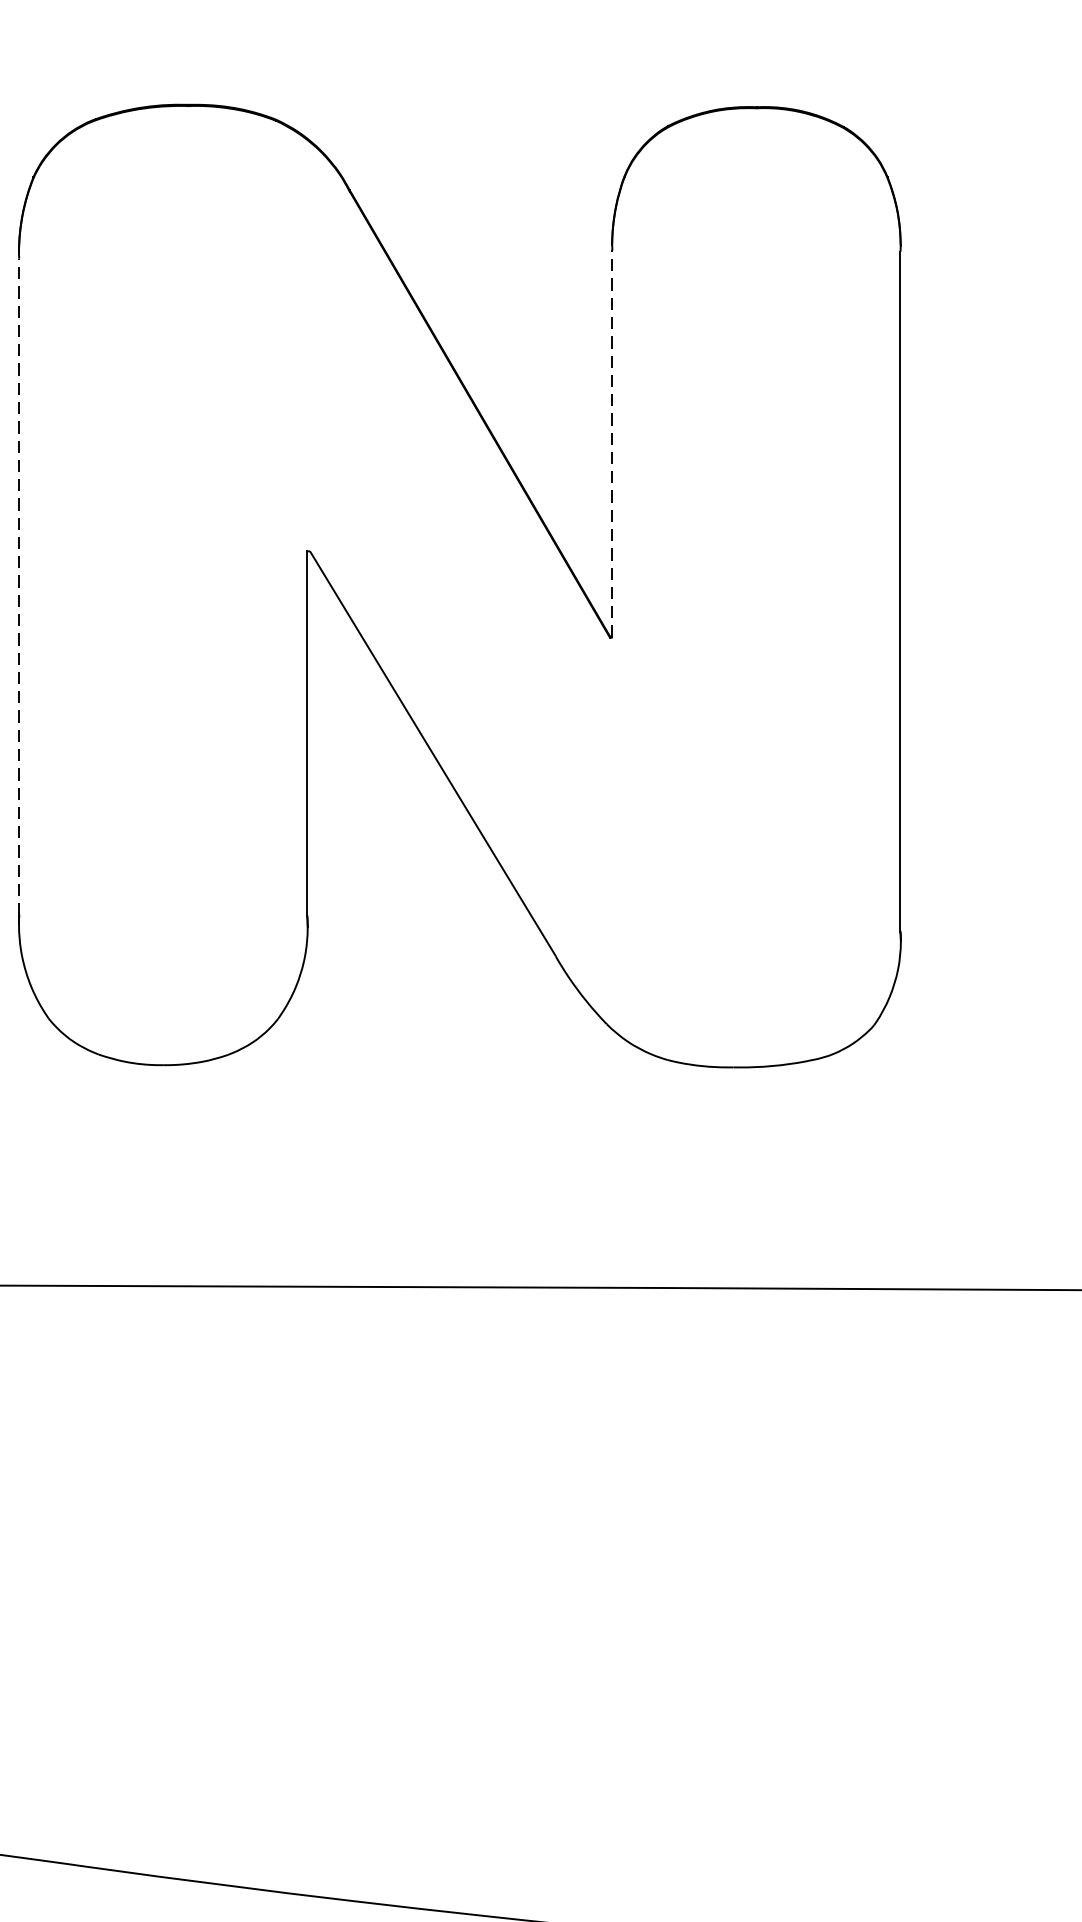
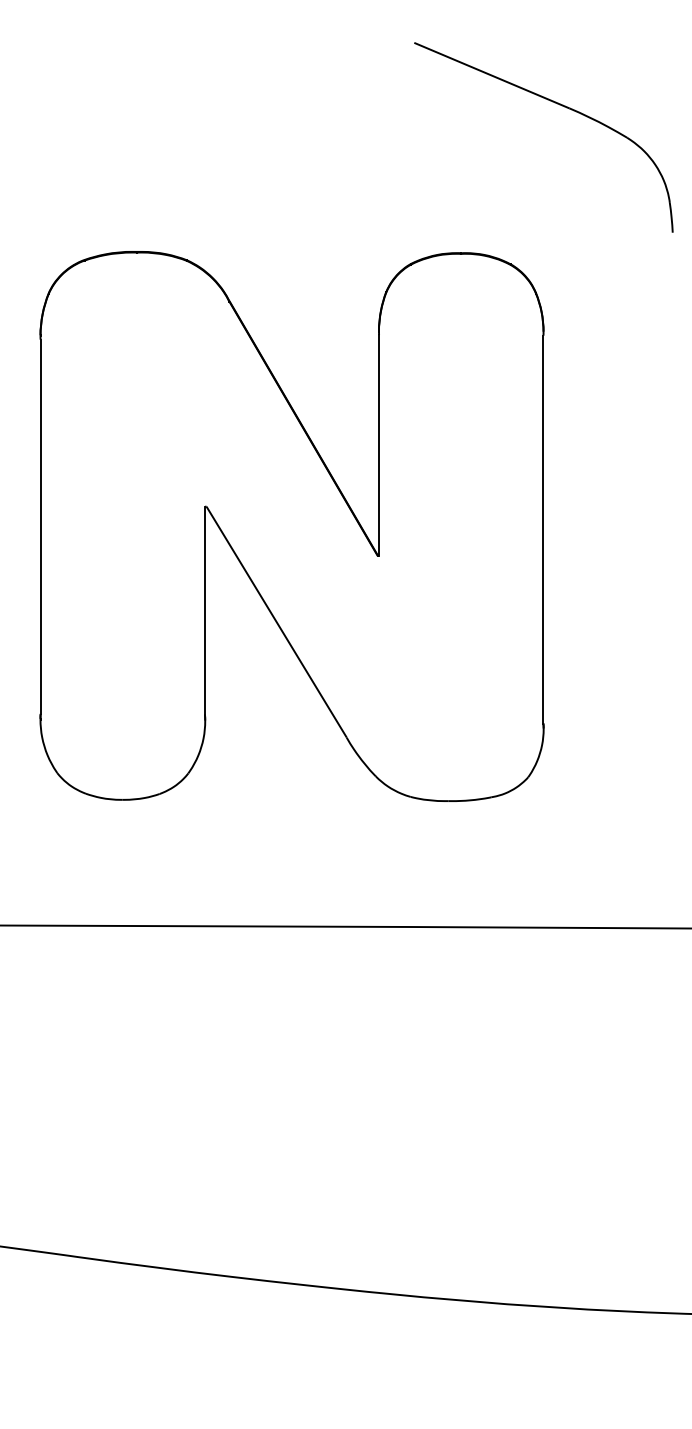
line: (613, 442) -> (379, 444), dashed -> solid
line: (19, 586) -> (40, 526), dashed -> solid

